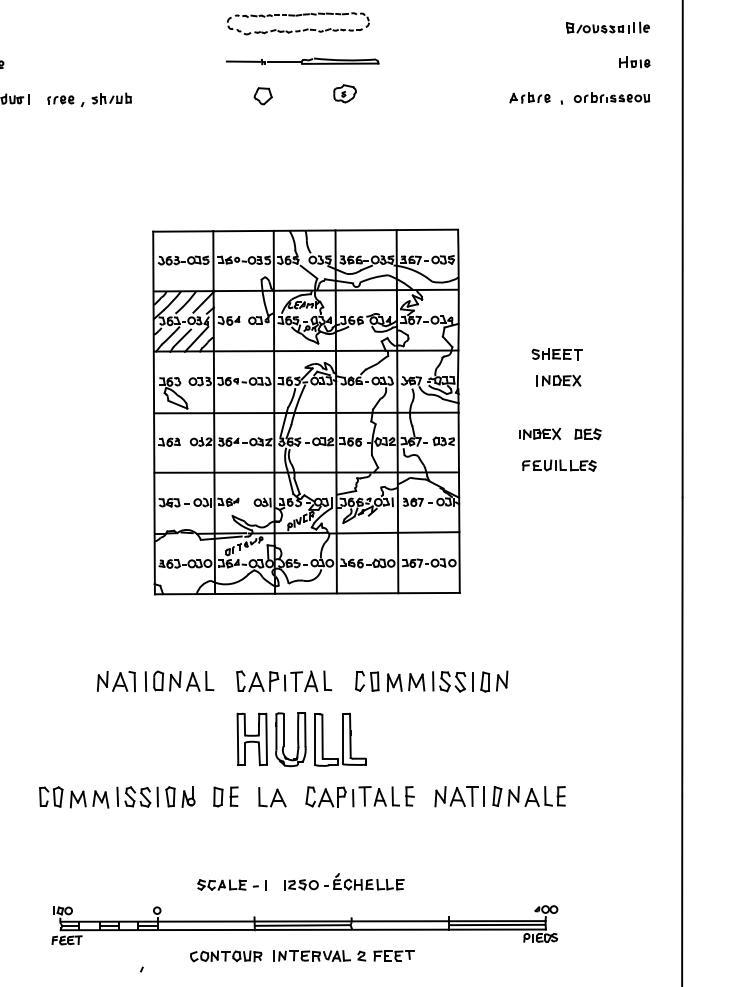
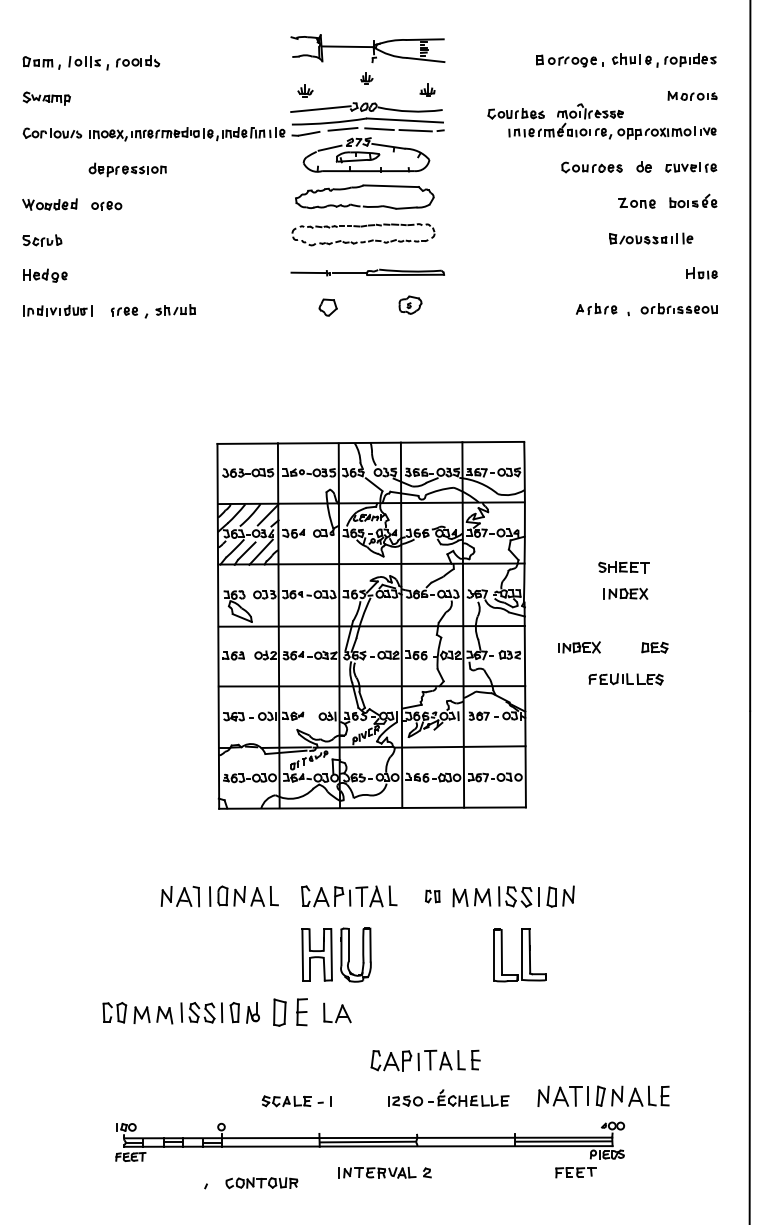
part: (608, 27) -> (651, 238), moved
part: (539, 434) -> (579, 647), moved
part: (366, 681) -> (432, 896), size x0.6
part: (340, 740) -> (519, 955), moved
part: (500, 795) -> (603, 1095), moved
part: (225, 796) -> (290, 1012), size x1.4
part: (359, 796) -> (425, 1060), moved
part: (344, 881) -> (448, 1097), moved
part: (393, 955) -> (575, 1172), moved
part: (225, 956) -> (261, 1183), moved

